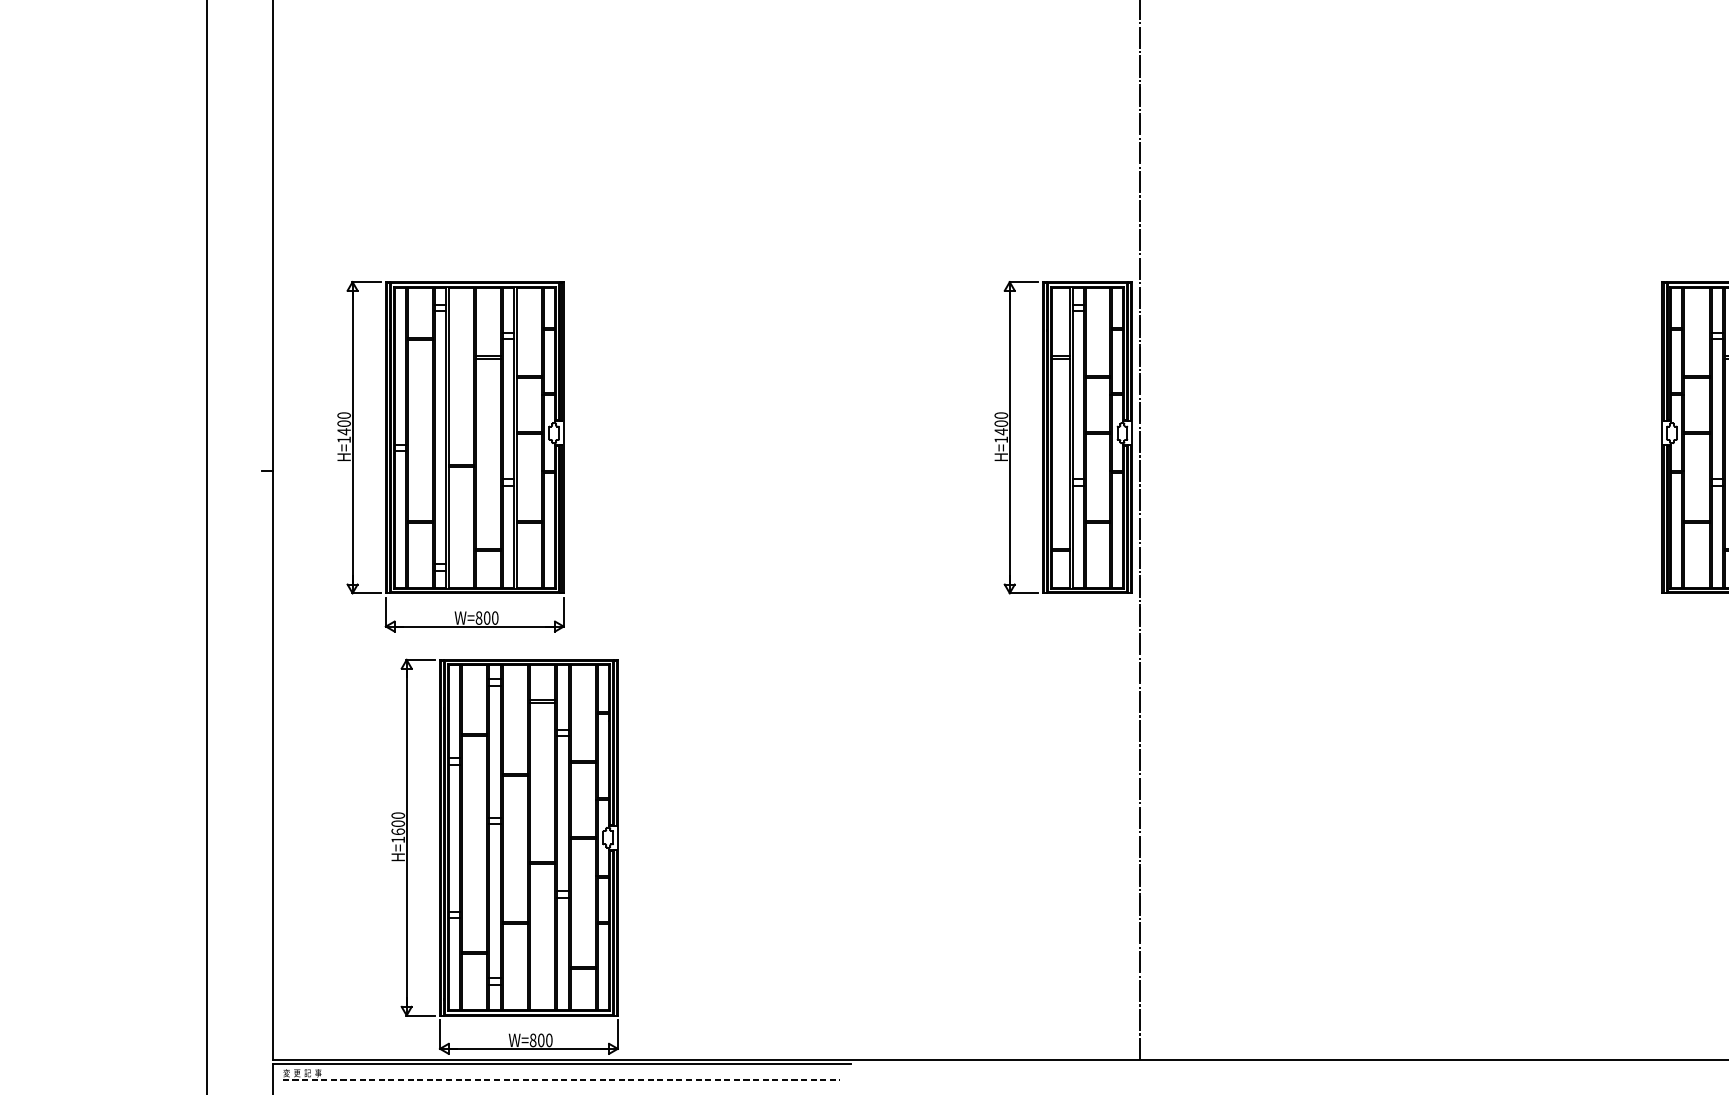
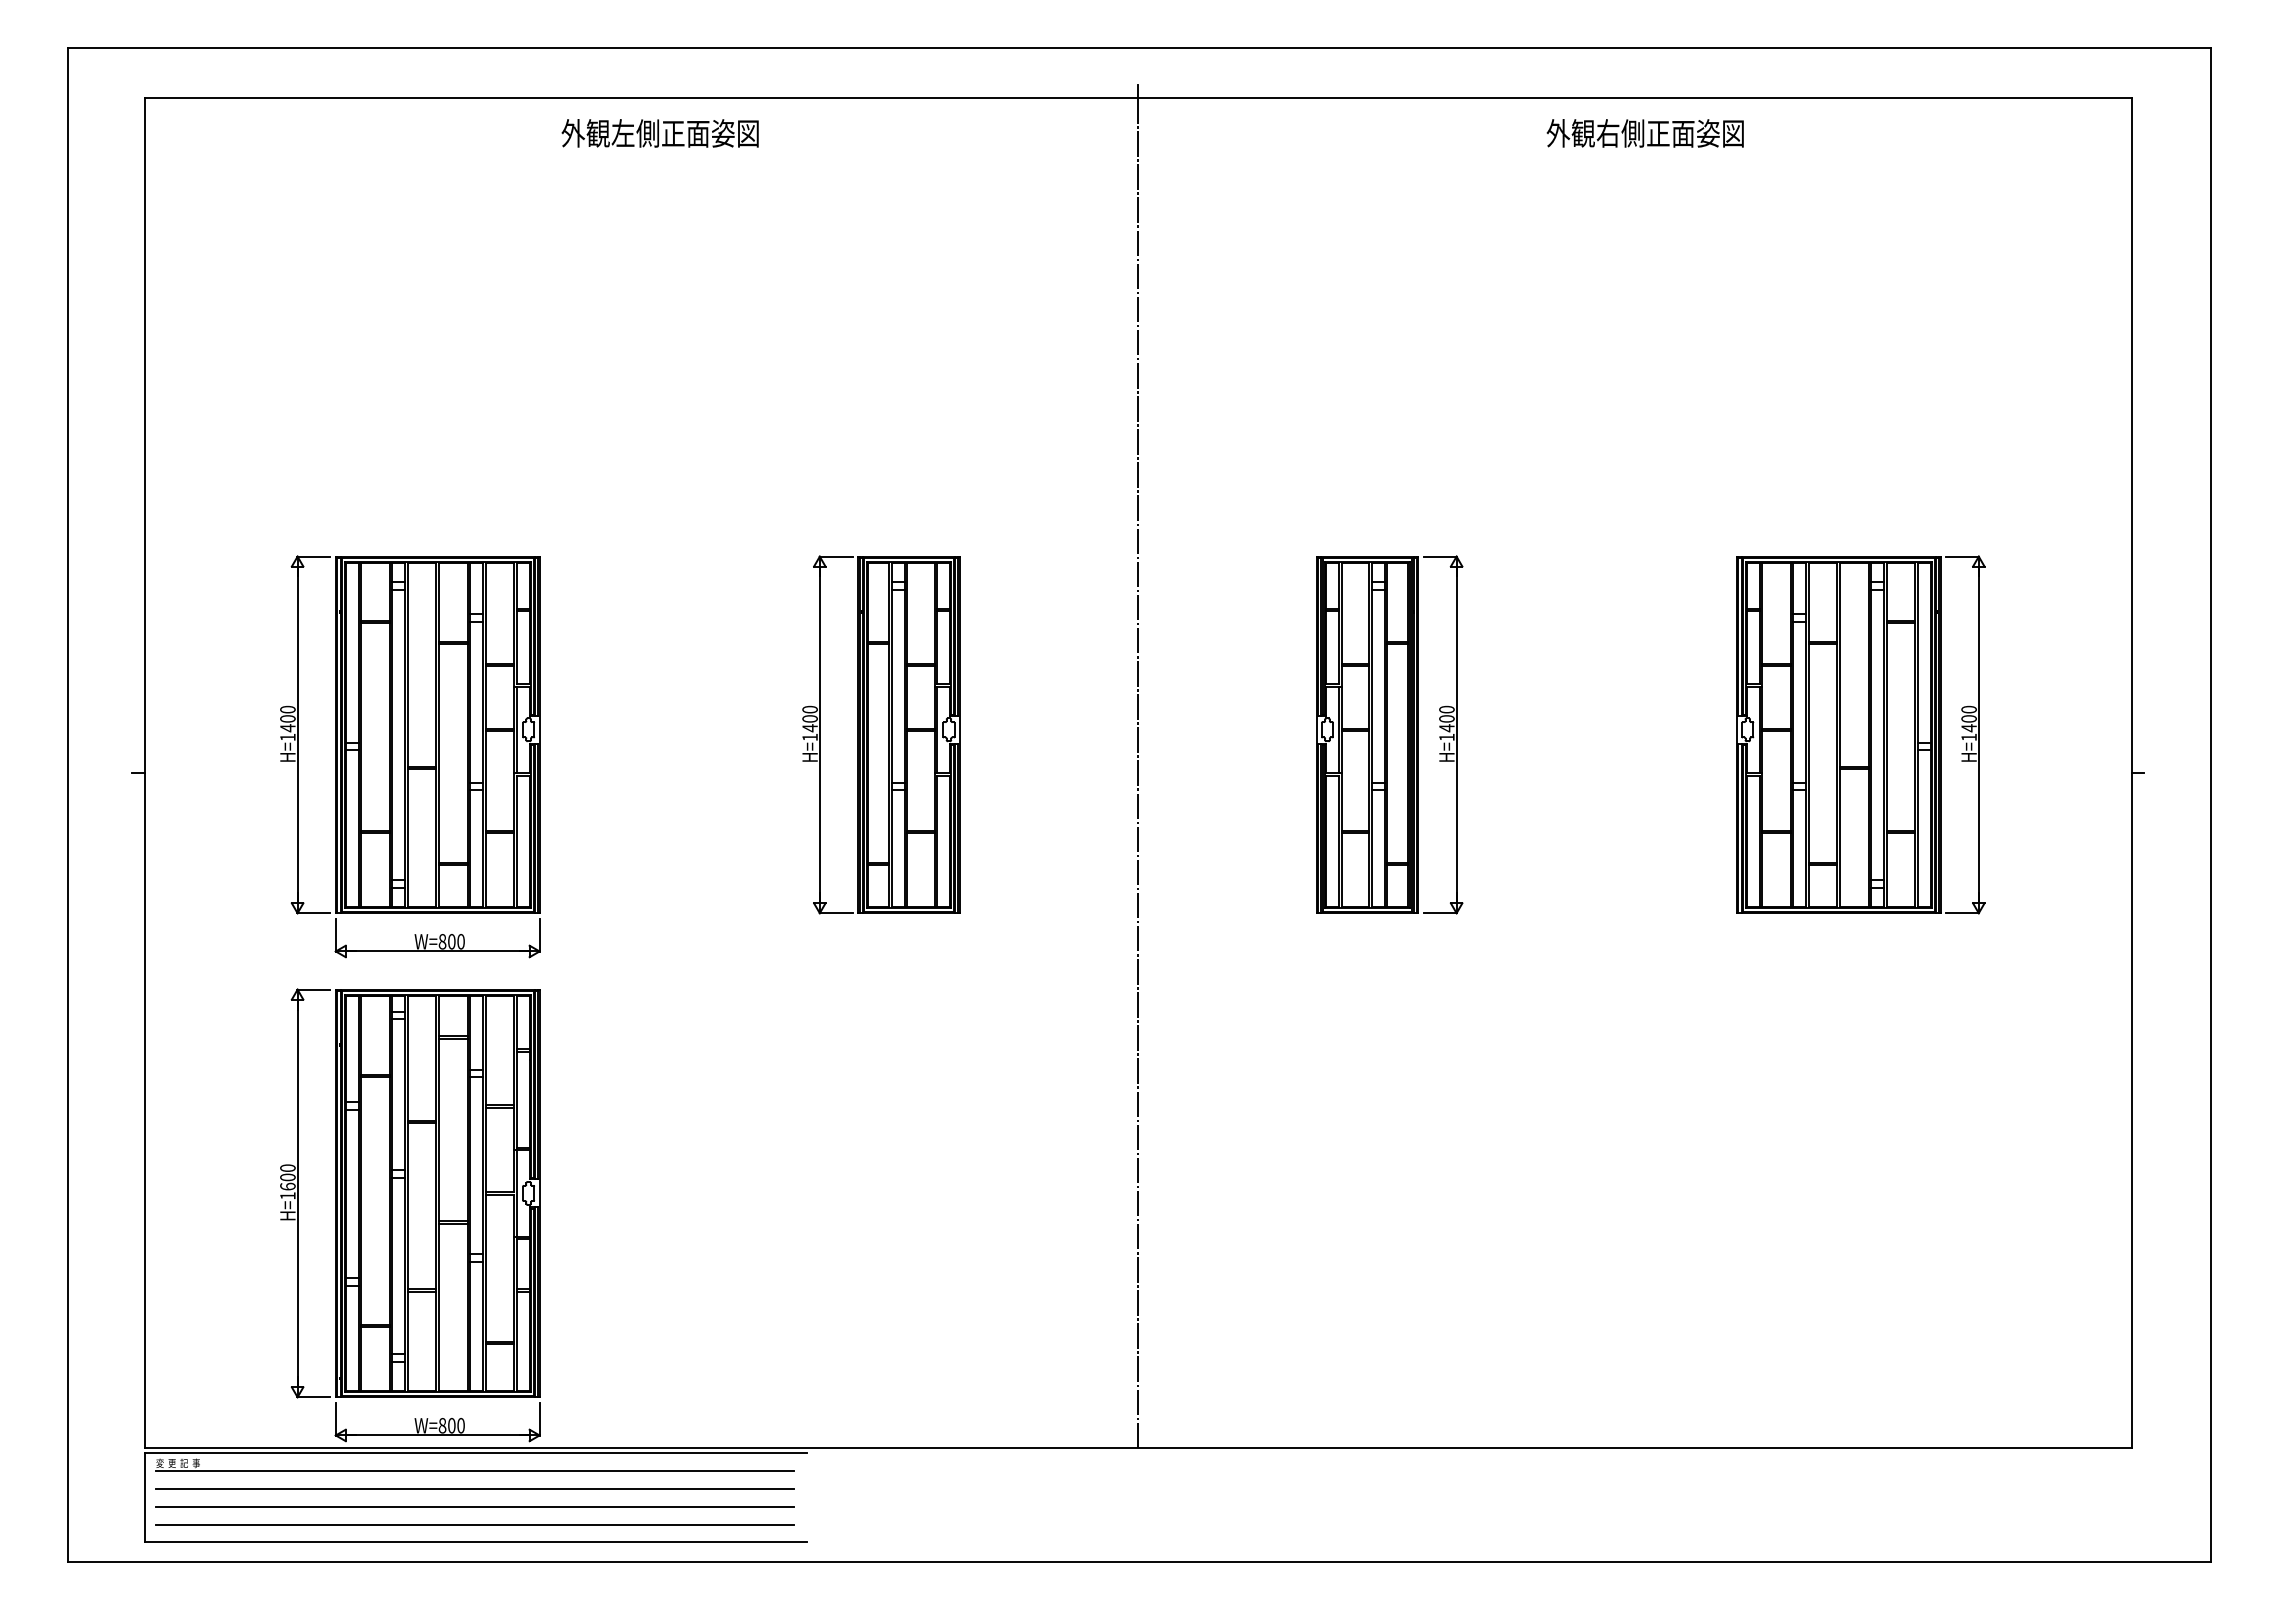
part: (1063, 437) -> (881, 734), moved
part: (1359, 437) -> (1389, 734), added
part: (451, 456) -> (410, 756), moved
line: (561, 1080) -> (475, 1471), dashed -> solid

